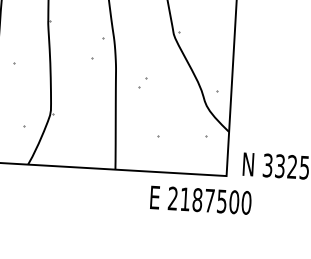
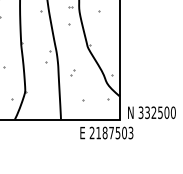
text: (245, 201) -> (130, 132), 2187500 -> 2187503

